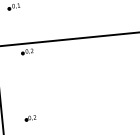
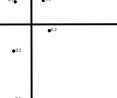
part: (29, 119) -> (49, 74), removed

